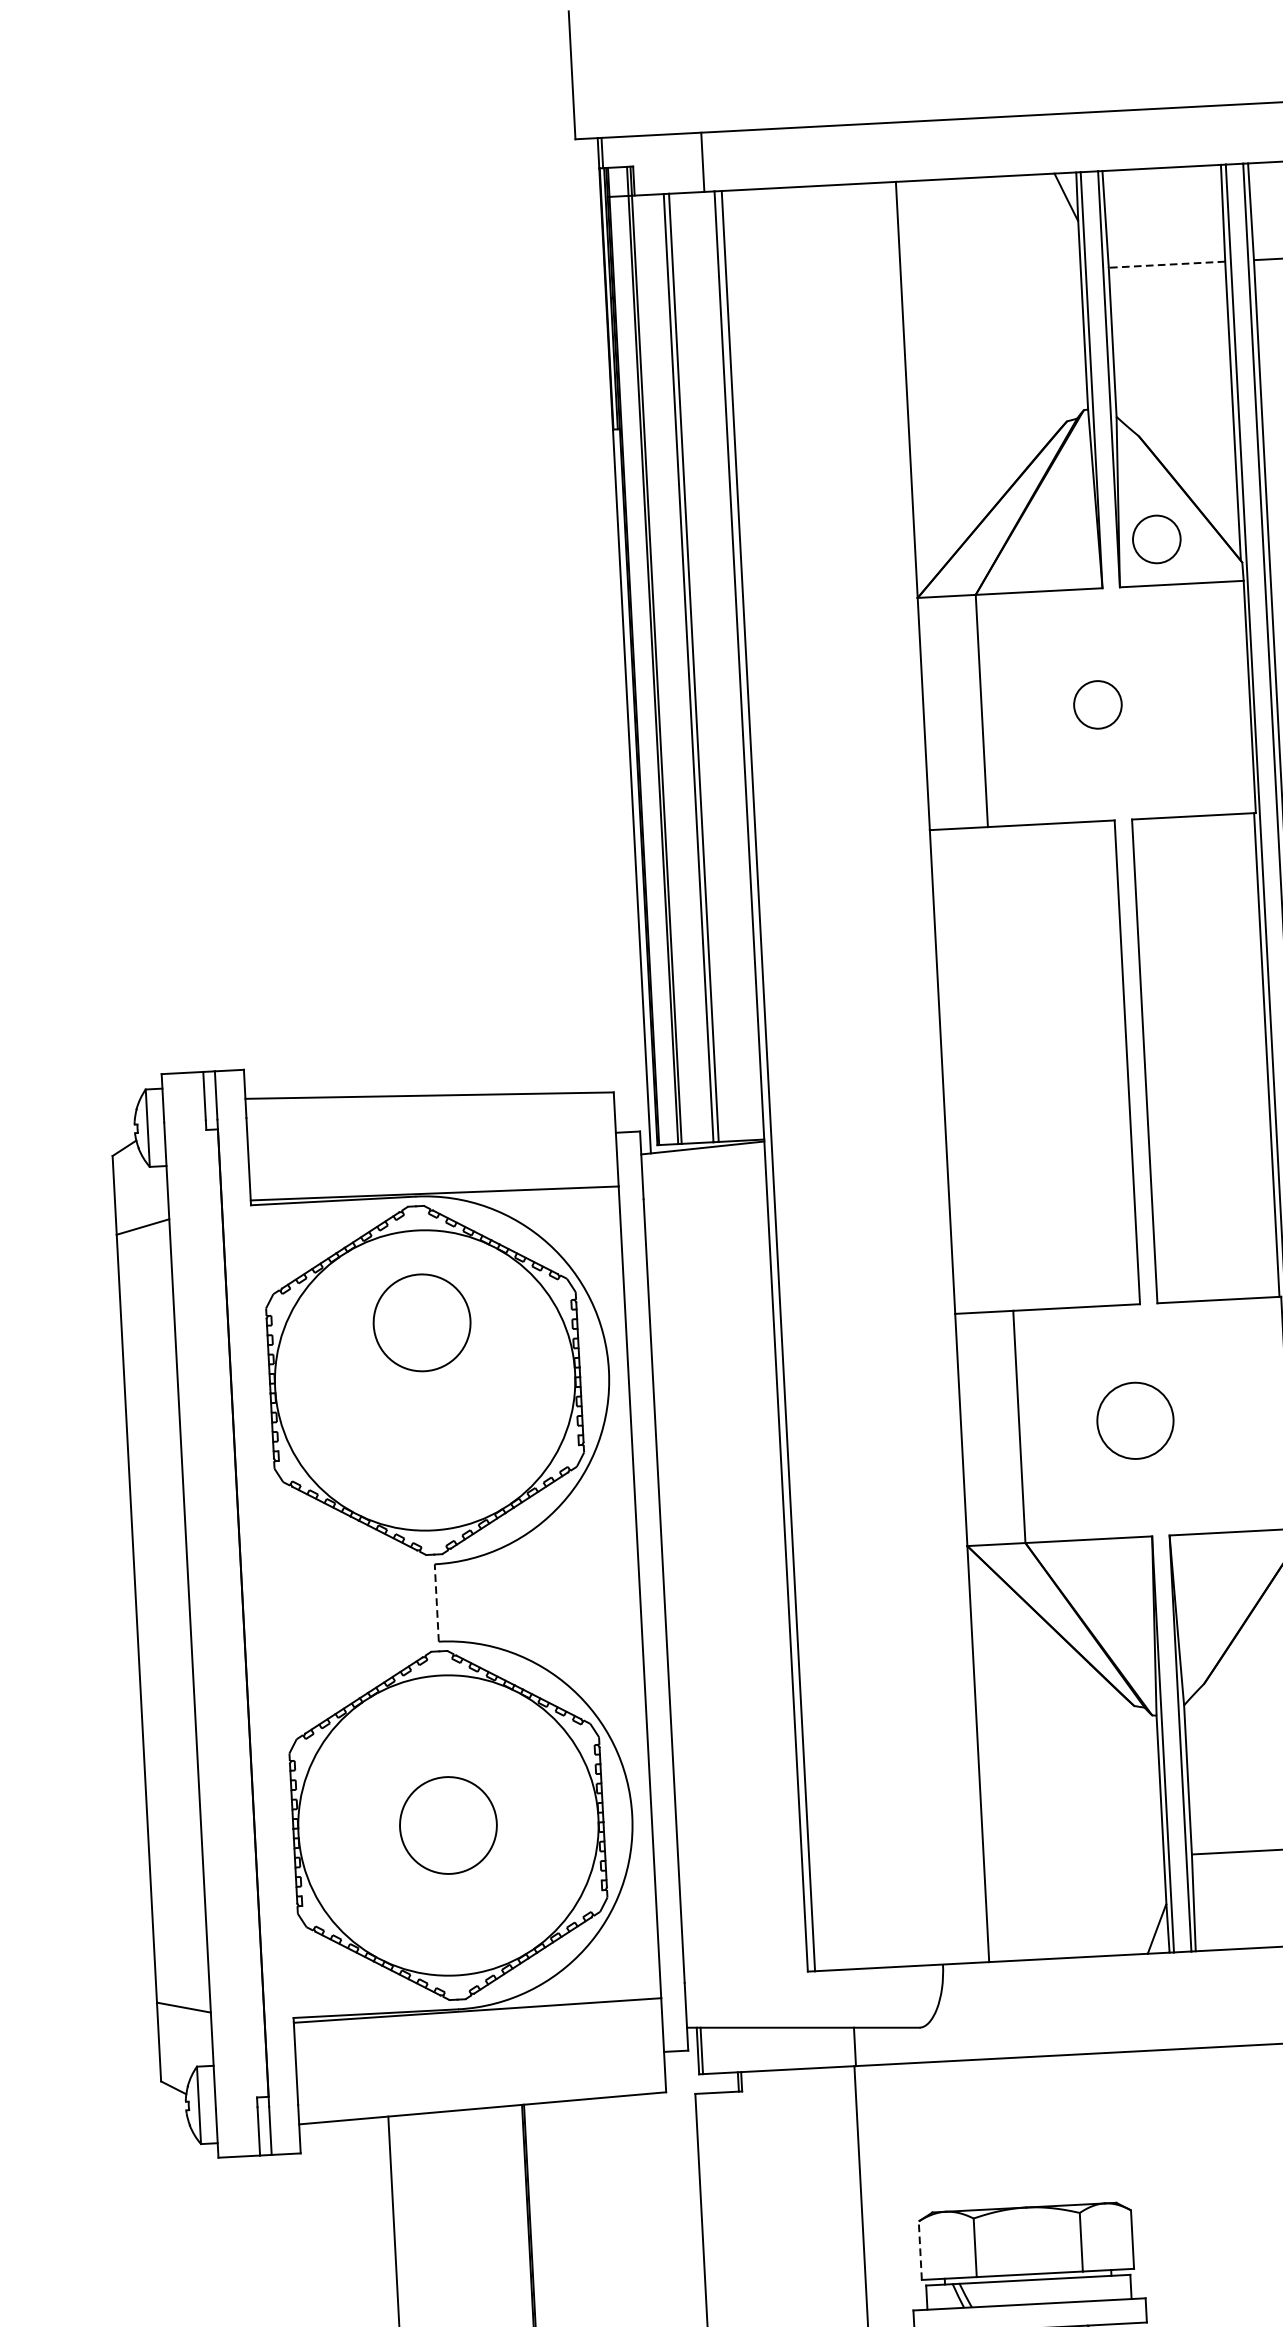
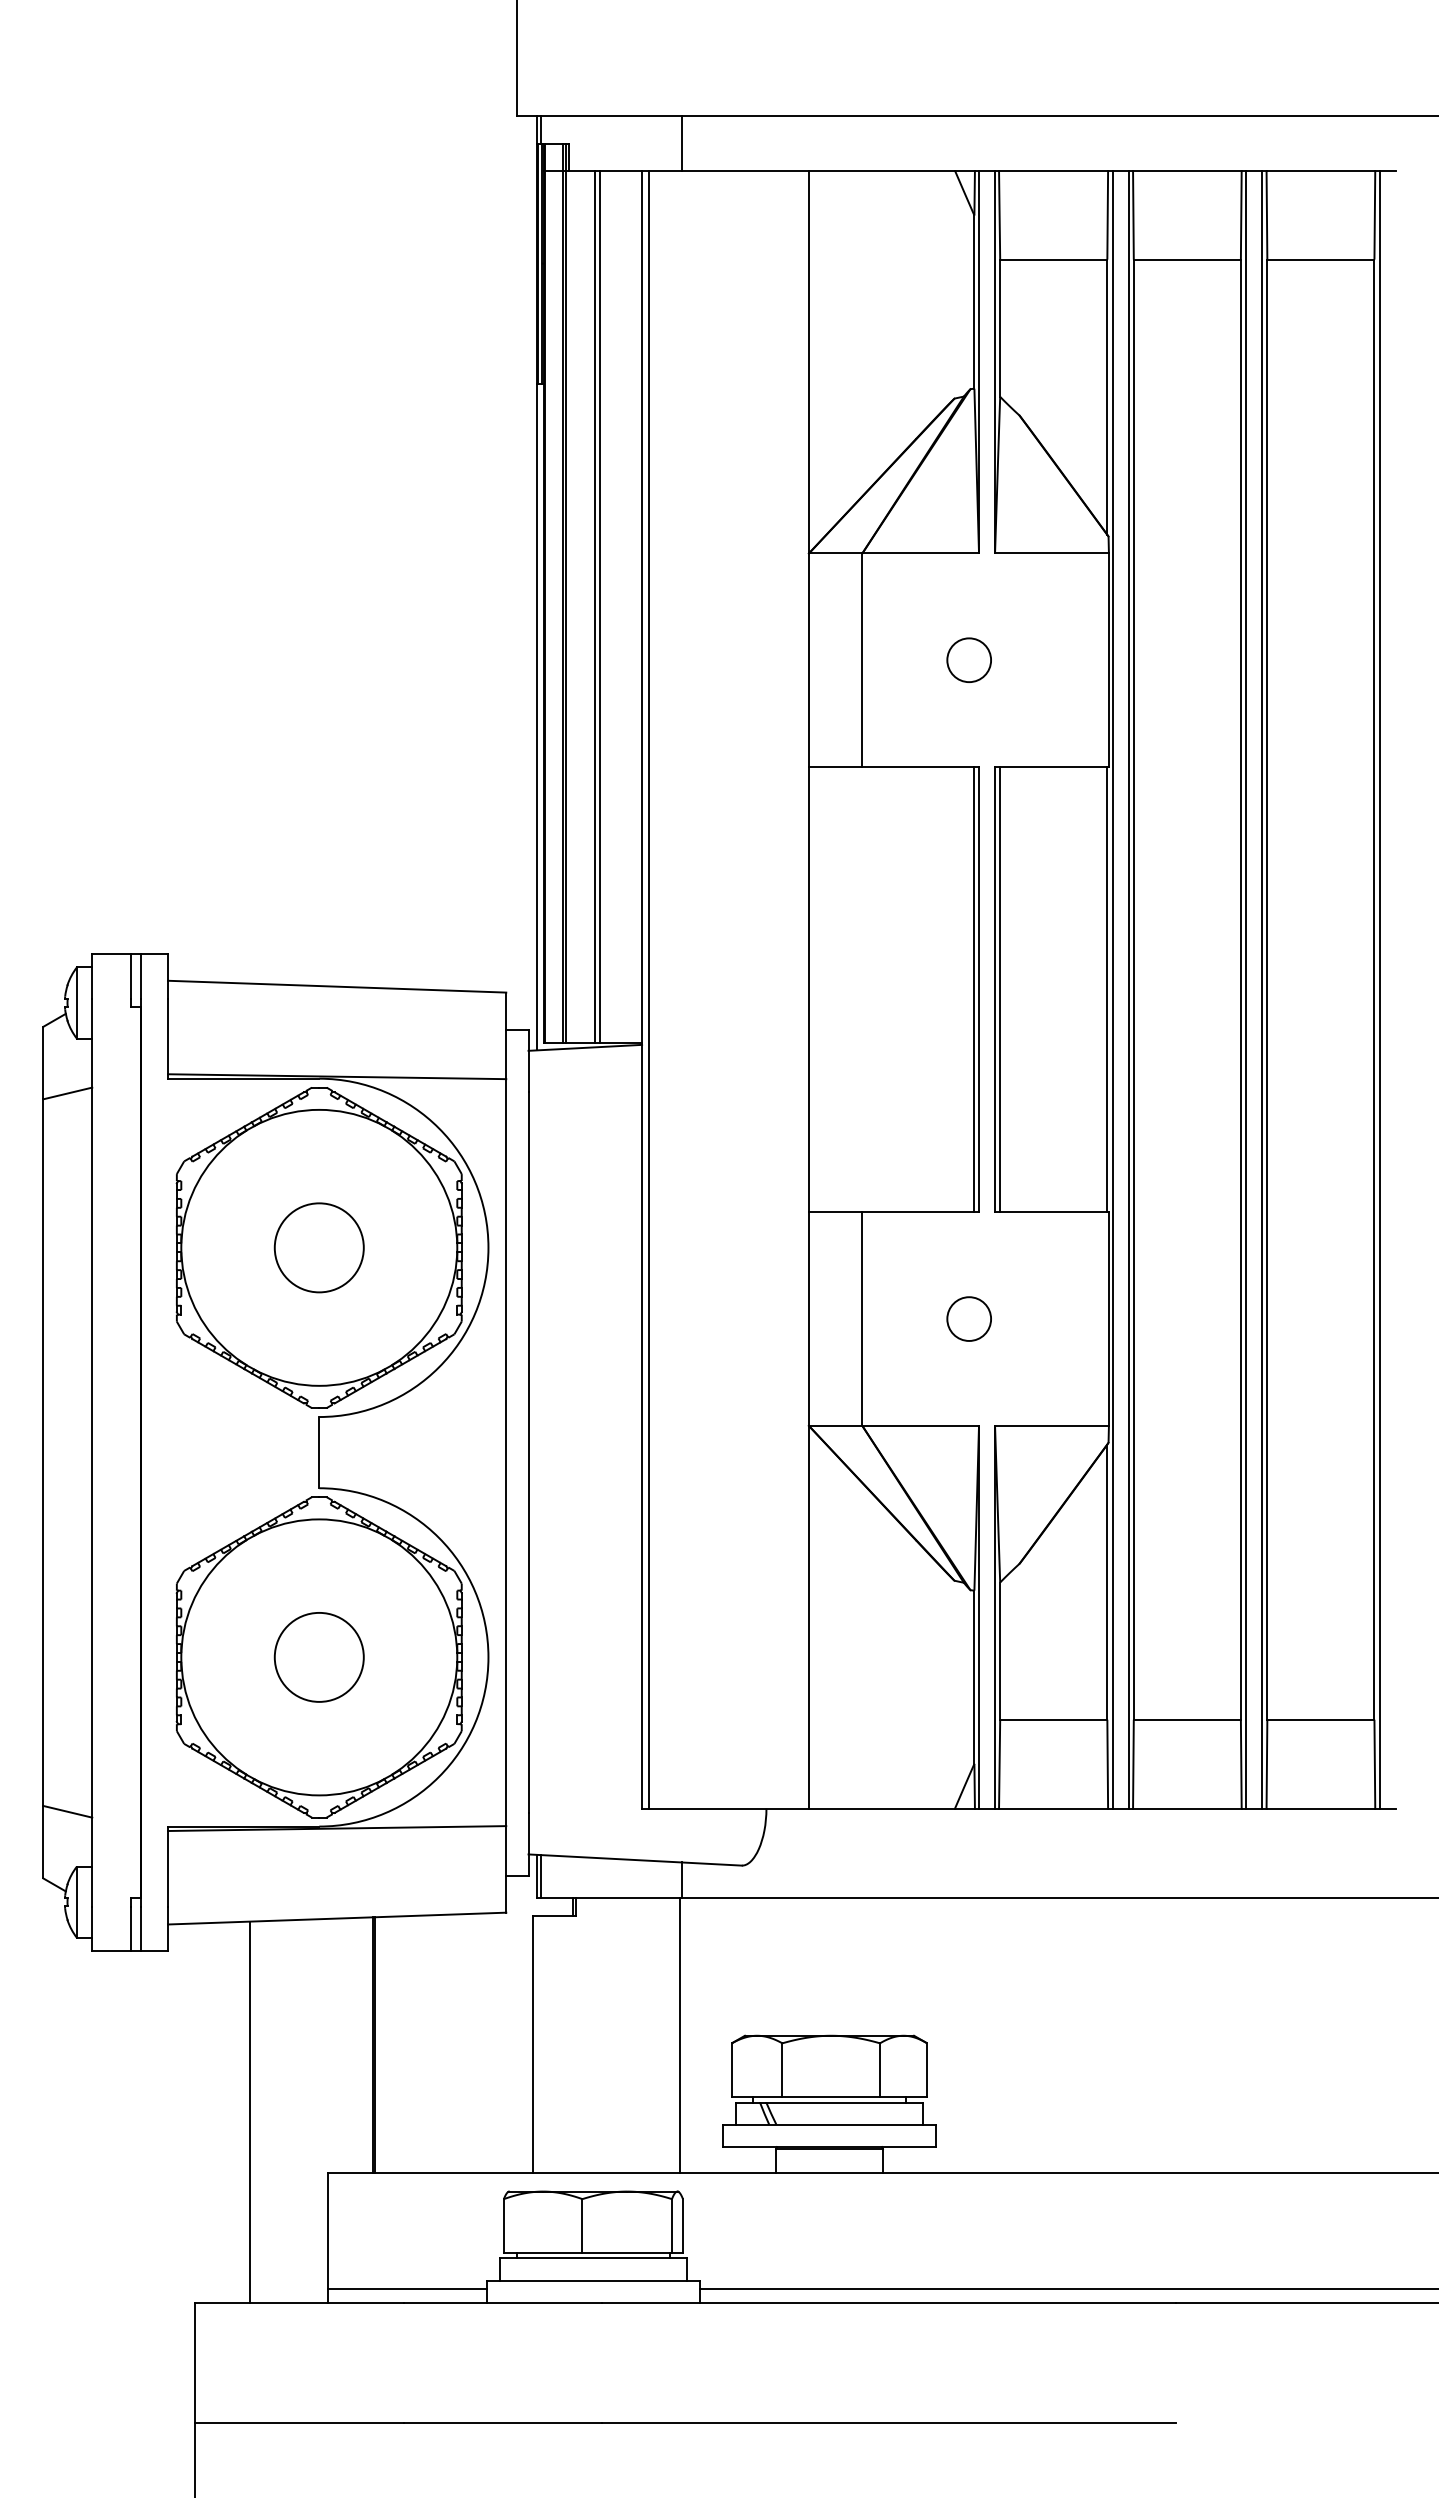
line: (702, 162) -> (681, 143), moved
line: (1166, 264) -> (1053, 259), dashed -> solid
circle: (1155, 538) -> (1030, 510), removed
line: (1150, 1060) -> (1000, 989), added
line: (1122, 1062) -> (974, 989), added
circle: (421, 1322) -> (318, 1247), moved
circle: (1135, 1420) -> (969, 1318), size x0.62
line: (436, 1602) -> (319, 1452), dashed -> solid
line: (919, 2250) -> (731, 2070), dashed -> solid

